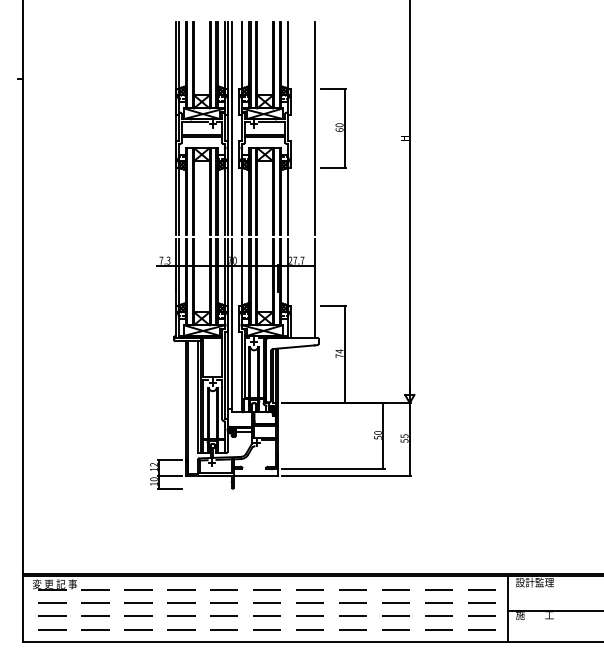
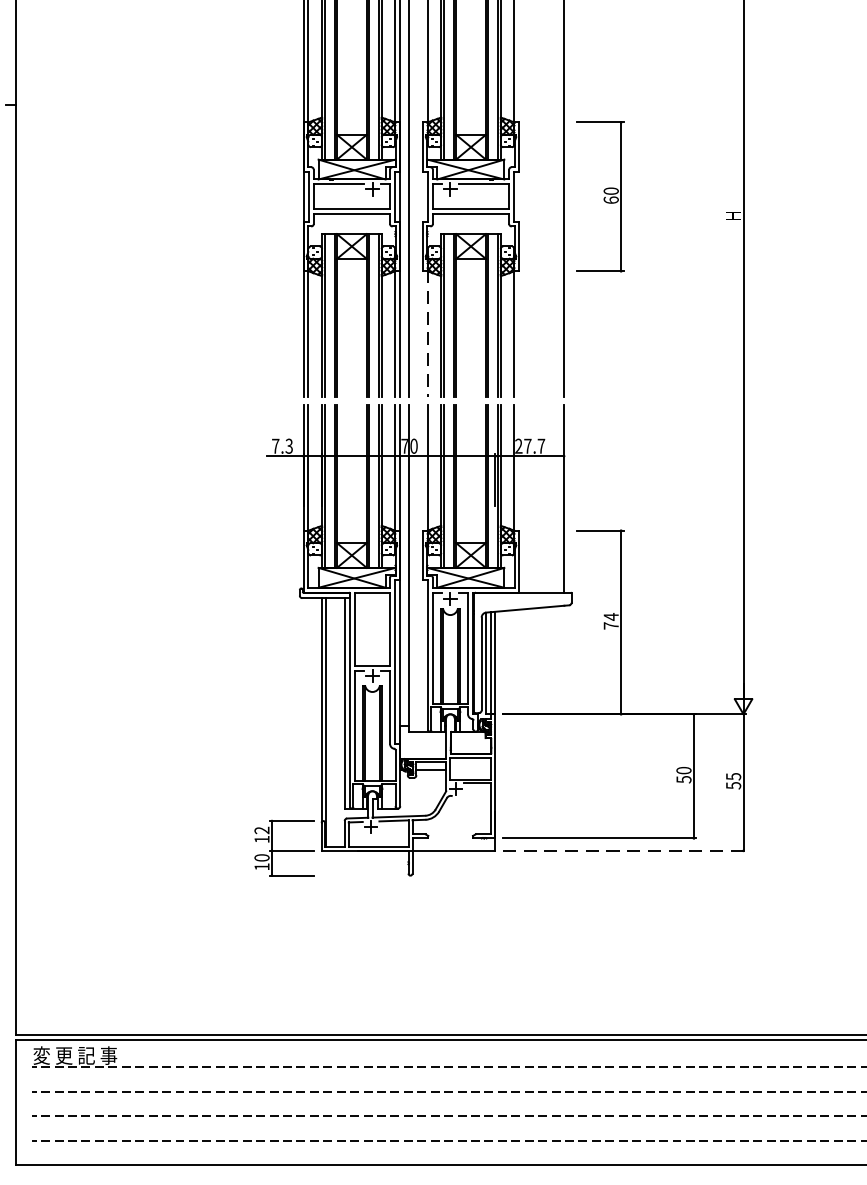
line: (242, 200) -> (428, 332), solid -> dashed
line: (346, 475) -> (624, 850), solid -> dashed

